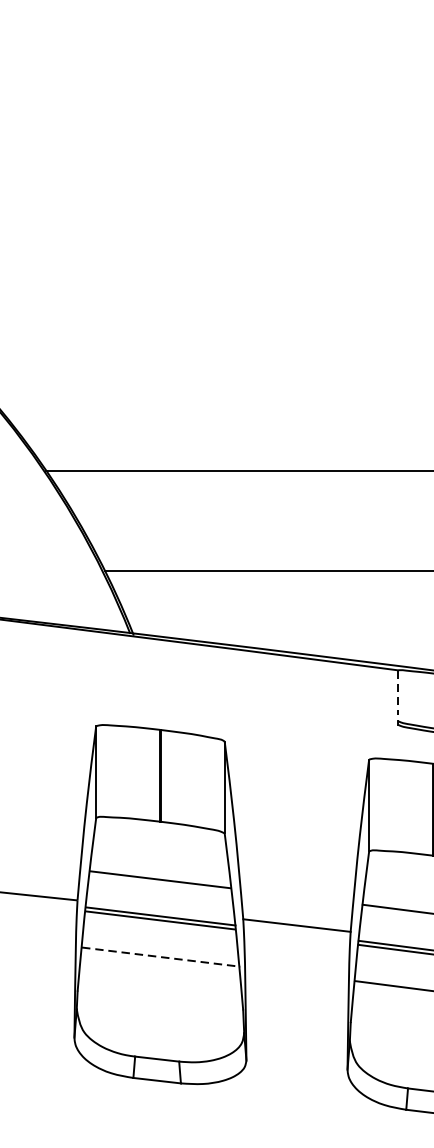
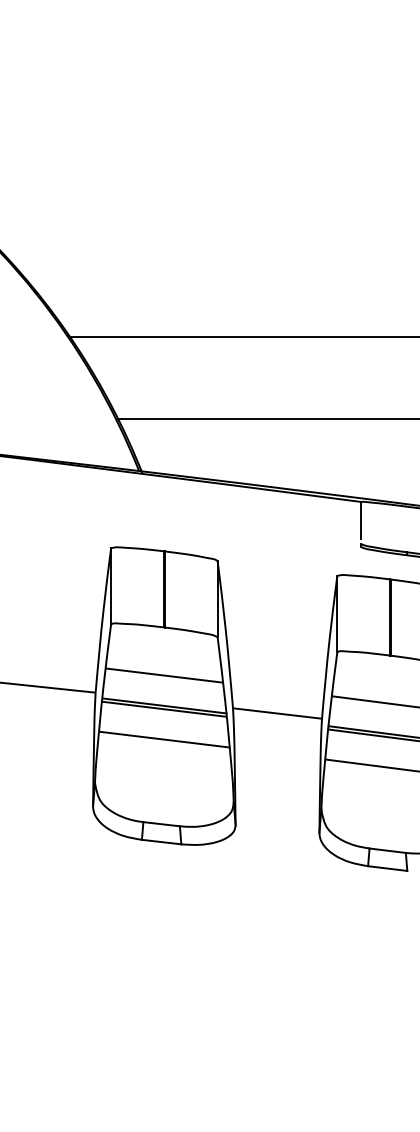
line: (398, 692) -> (361, 520), dashed -> solid
line: (160, 956) -> (164, 739), dashed -> solid

